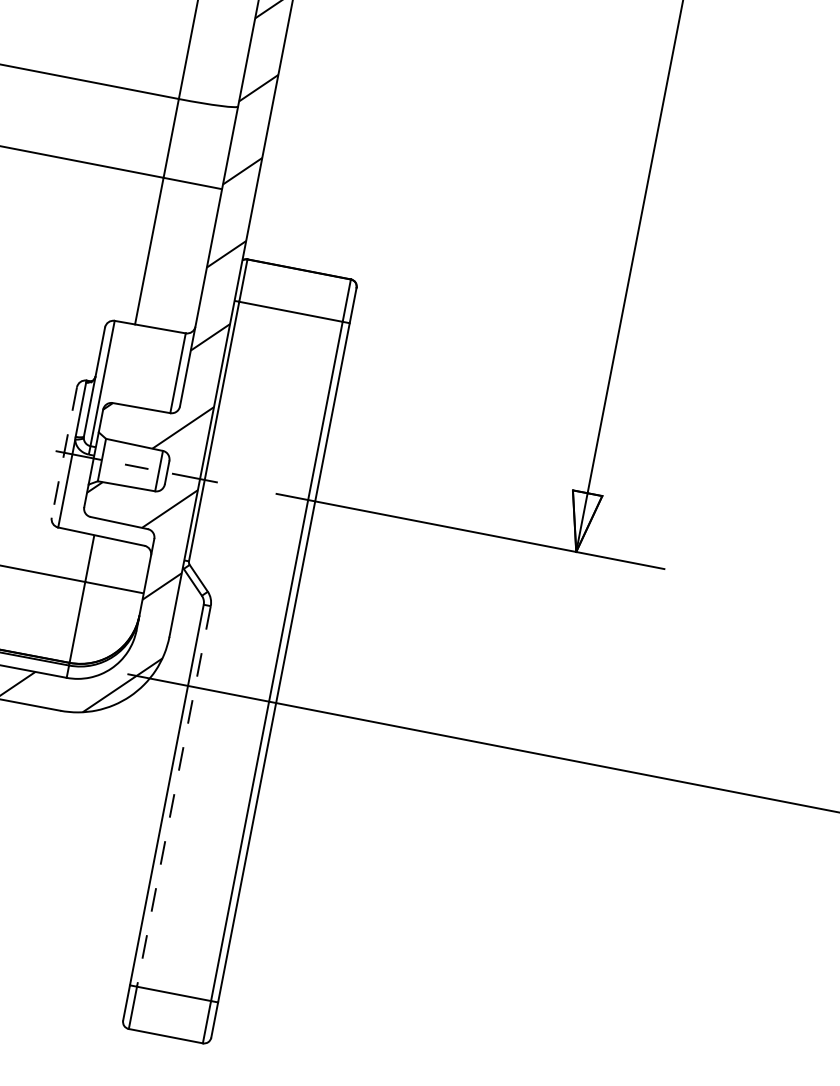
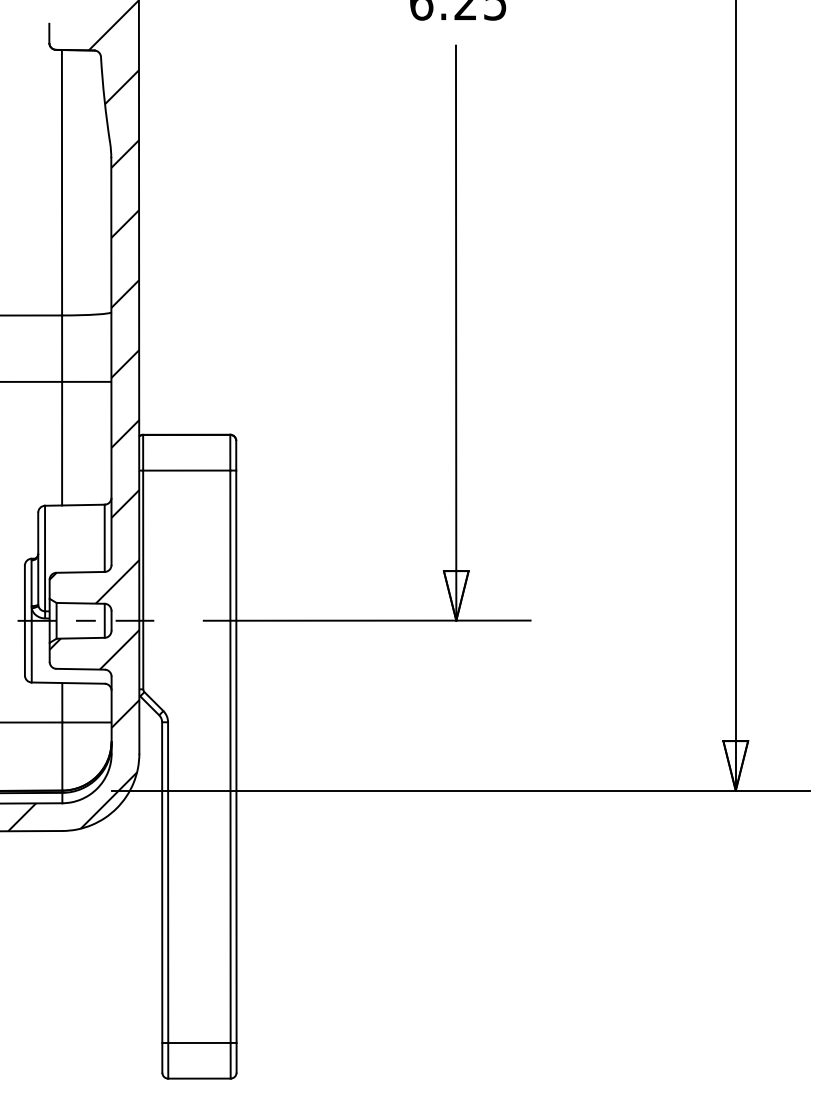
line: (63, 452) -> (24, 620), dashed -> solid
line: (174, 797) -> (168, 883), dashed -> solid

